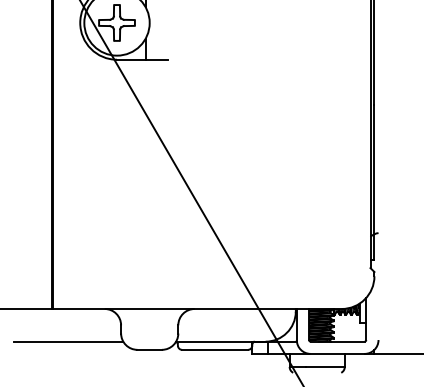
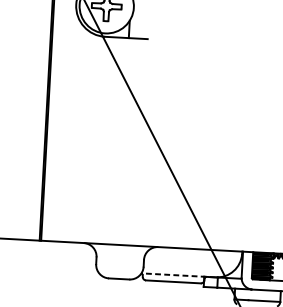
line: (68, 341) -> (52, 268), removed
line: (220, 341) -> (178, 275), solid -> dashed

